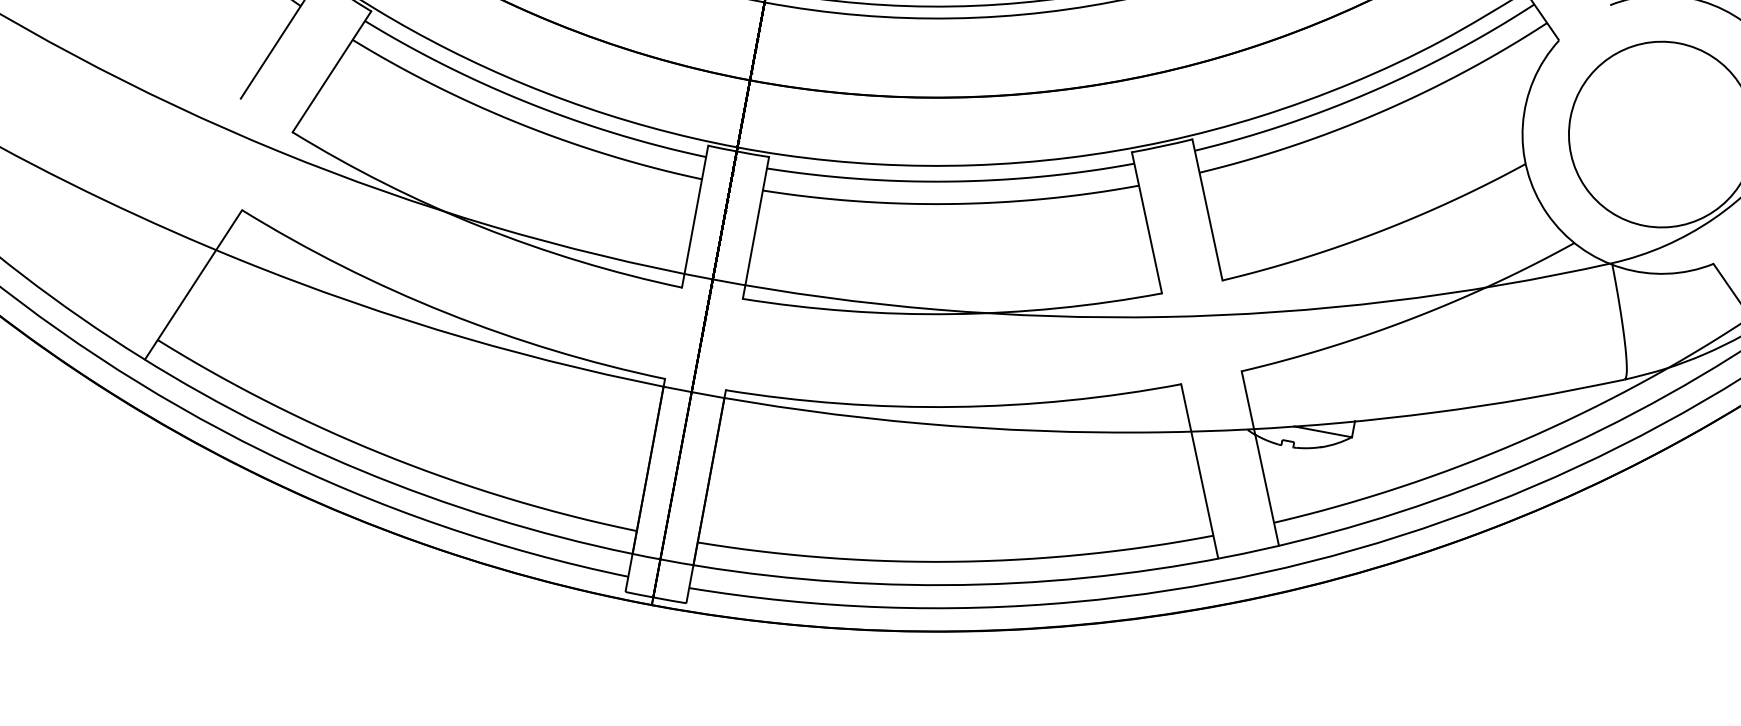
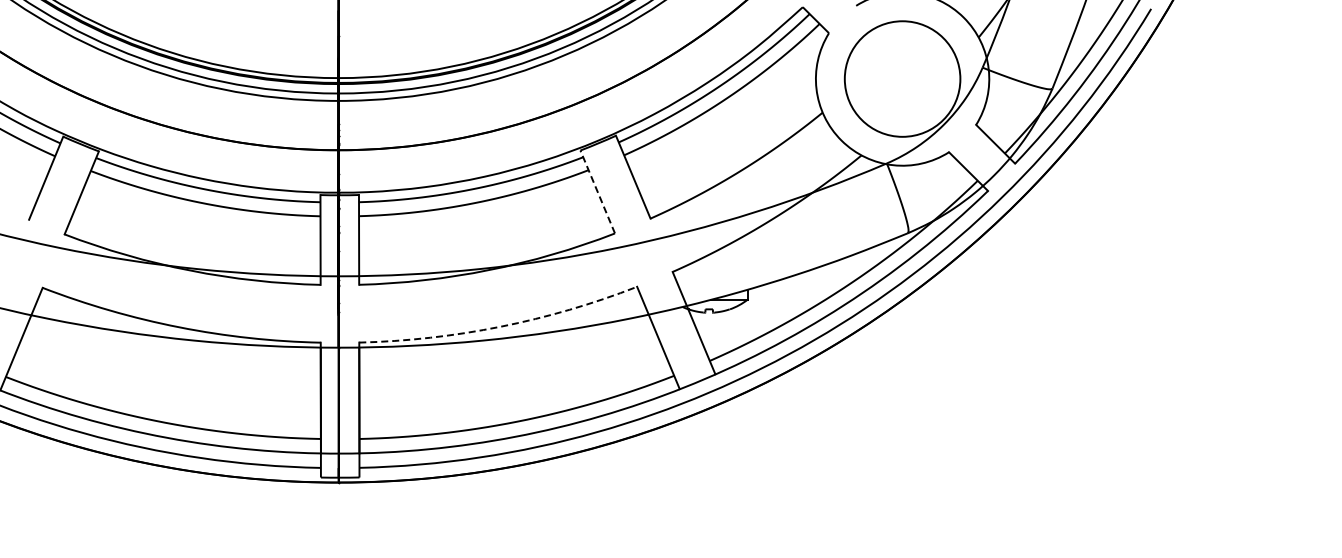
line: (1146, 221) -> (597, 191), solid -> dashed
arc: (953, 406) -> (500, 326), solid -> dashed

